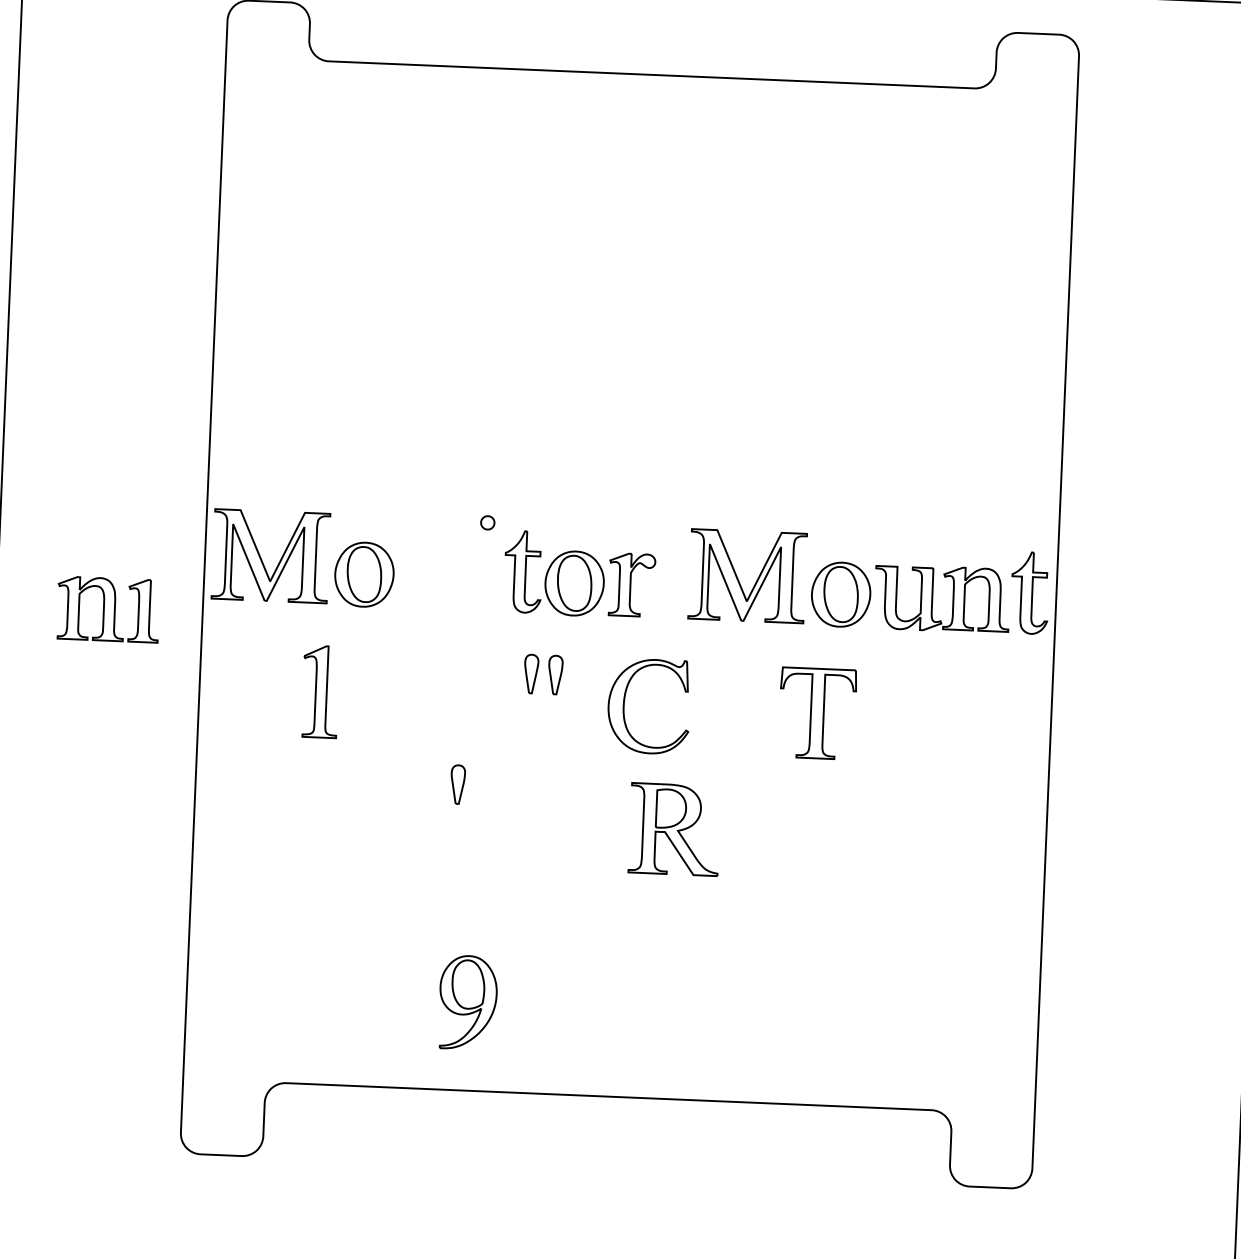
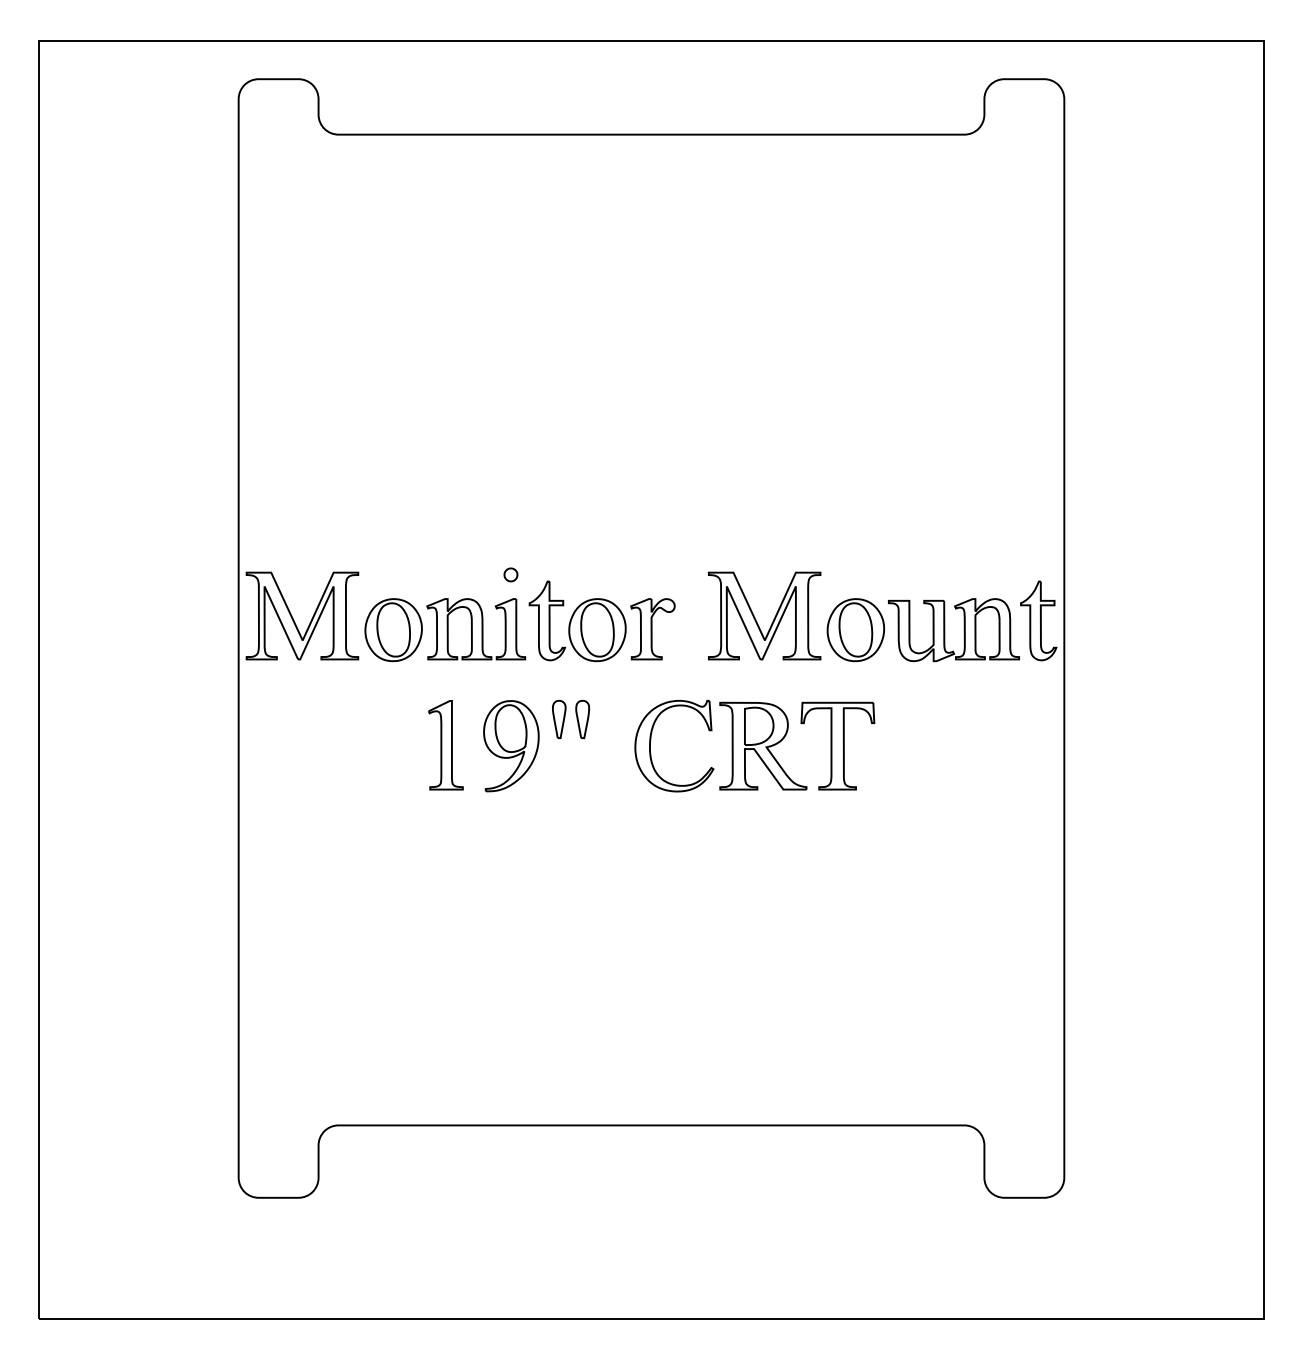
part: (108, 609) -> (476, 629), moved
part: (320, 692) -> (445, 745), moved
part: (457, 784) -> (492, 829), removed
part: (674, 828) -> (763, 745), moved
part: (468, 1003) -> (511, 746), moved

